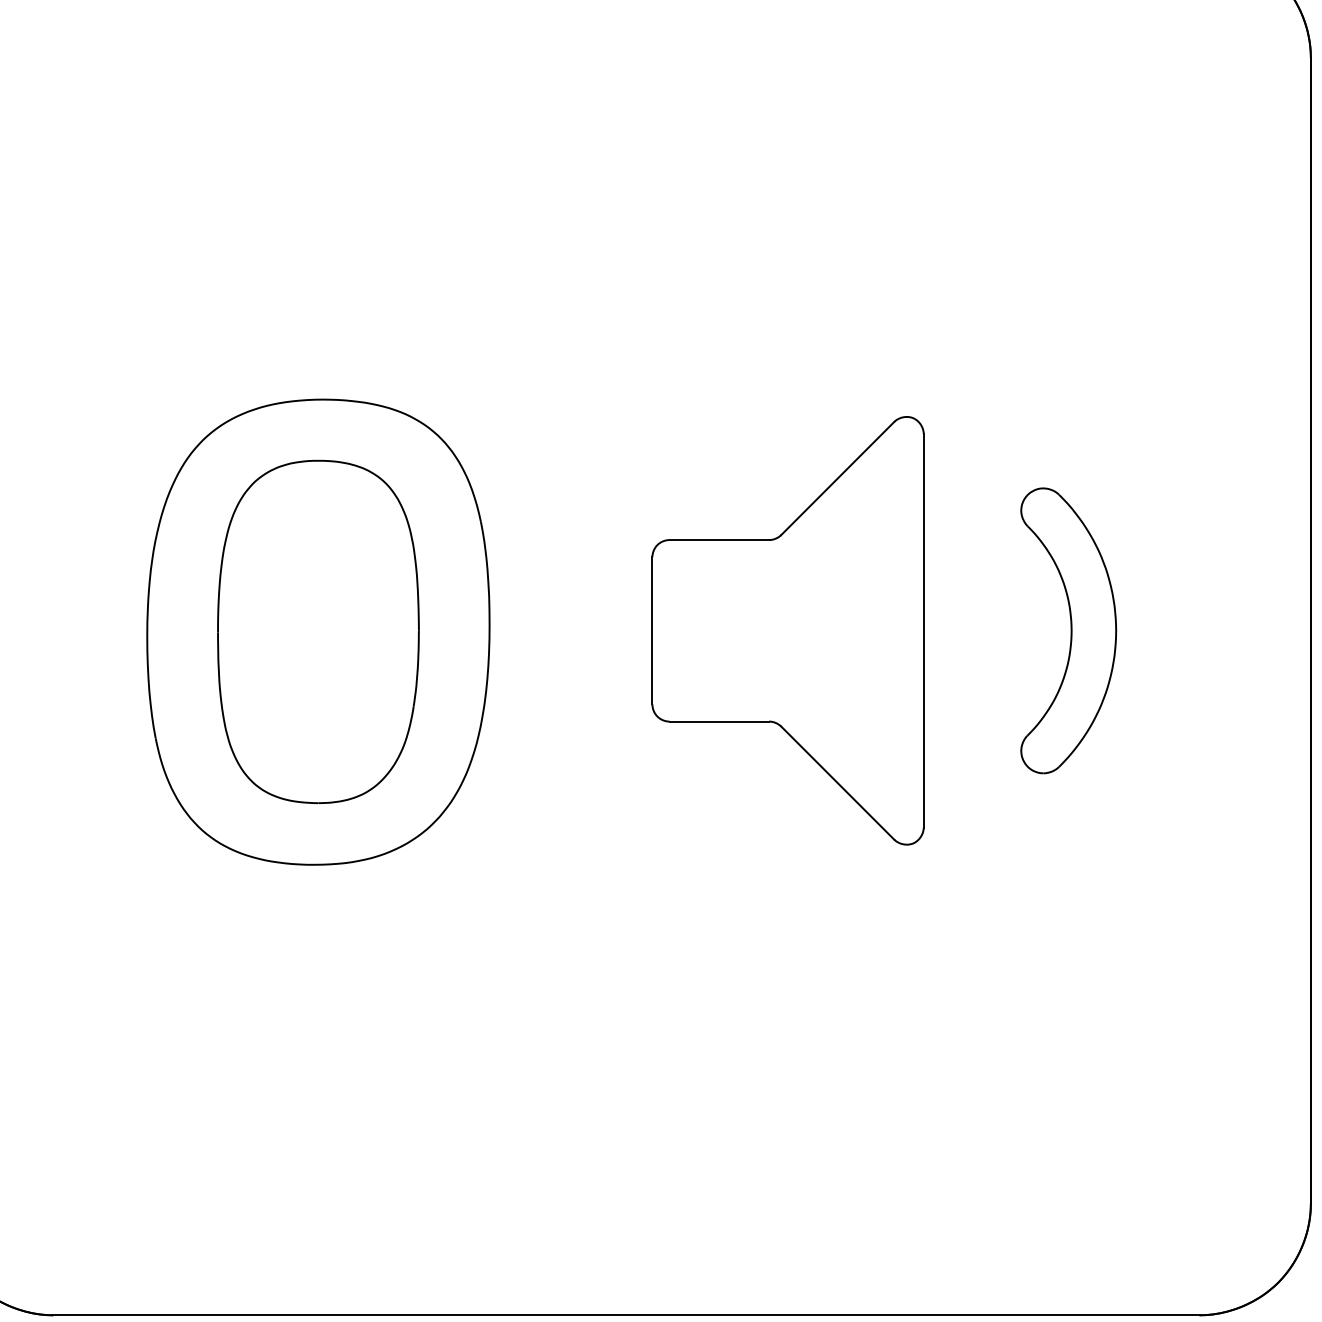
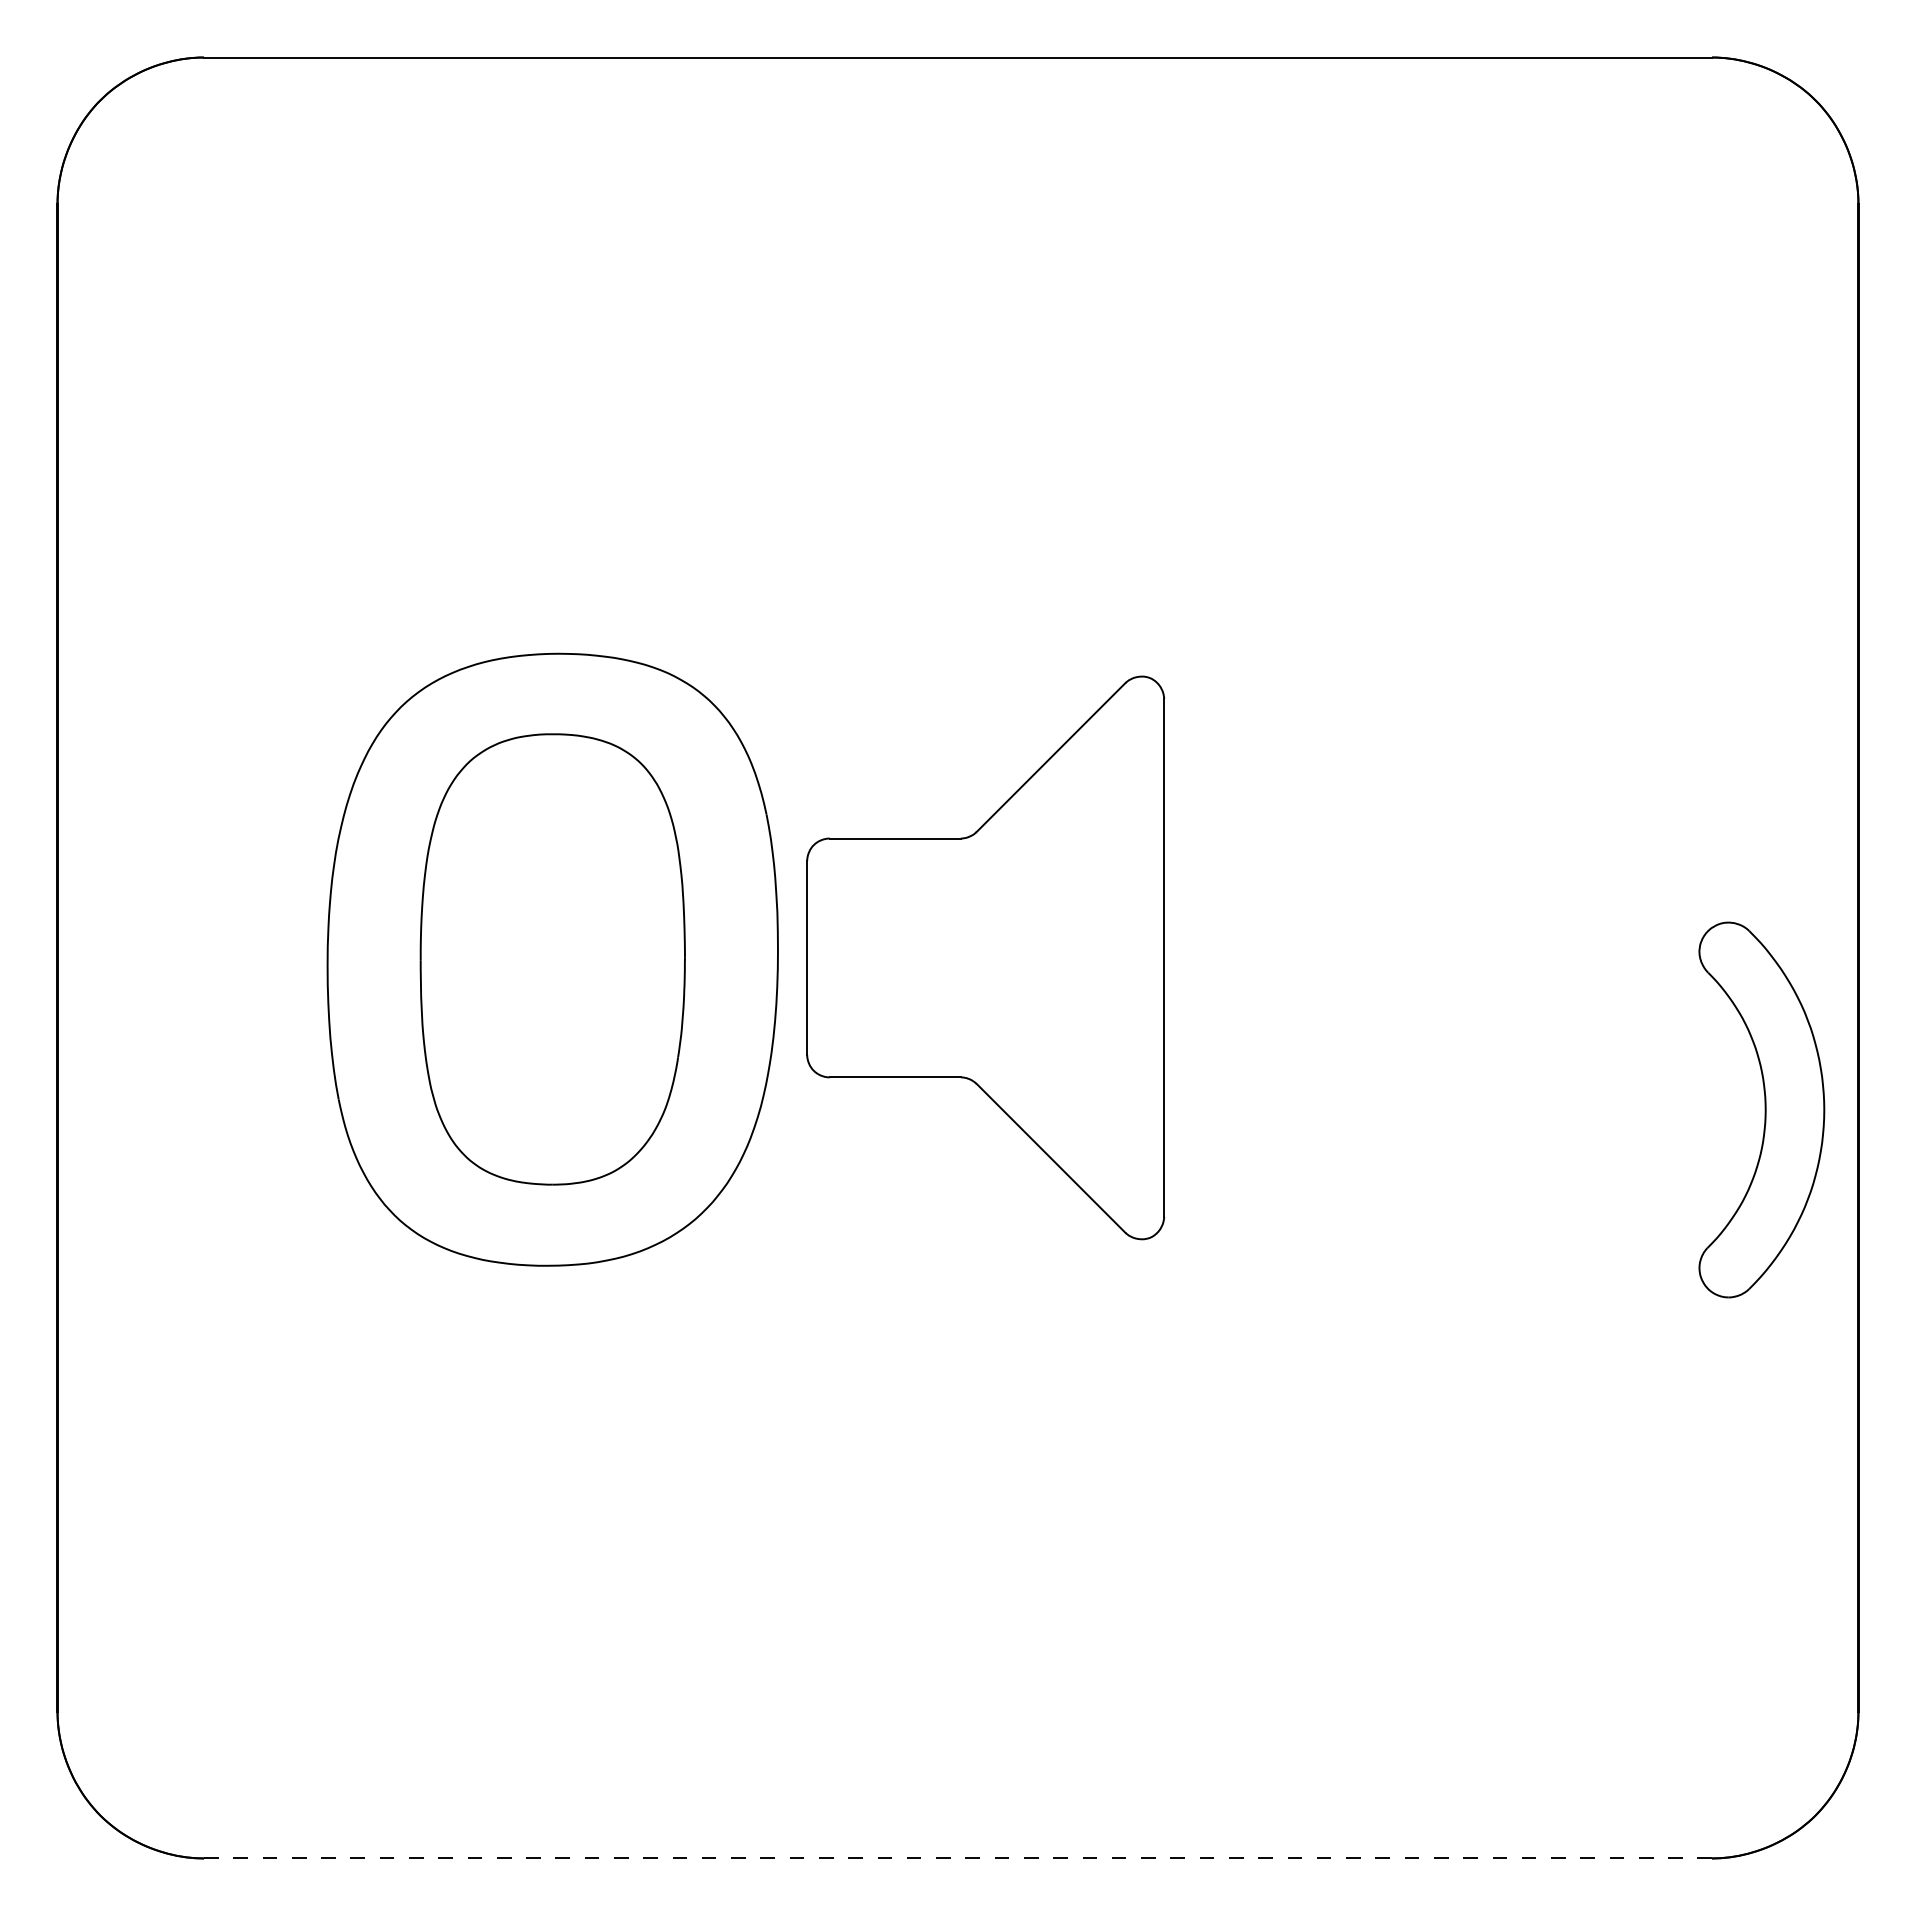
part: (787, 630) -> (985, 957), moved
part: (1068, 630) -> (1761, 1109), moved
line: (626, 1315) -> (958, 1858), solid -> dashed

